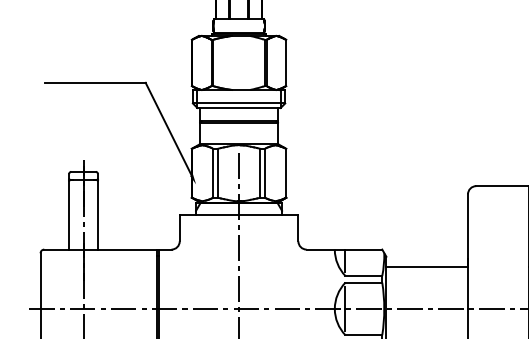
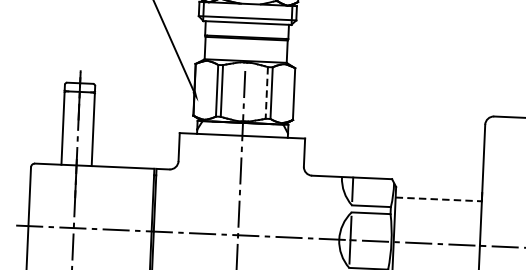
line: (260, 173) -> (266, 93), solid -> dashed
line: (427, 266) -> (439, 199), solid -> dashed

